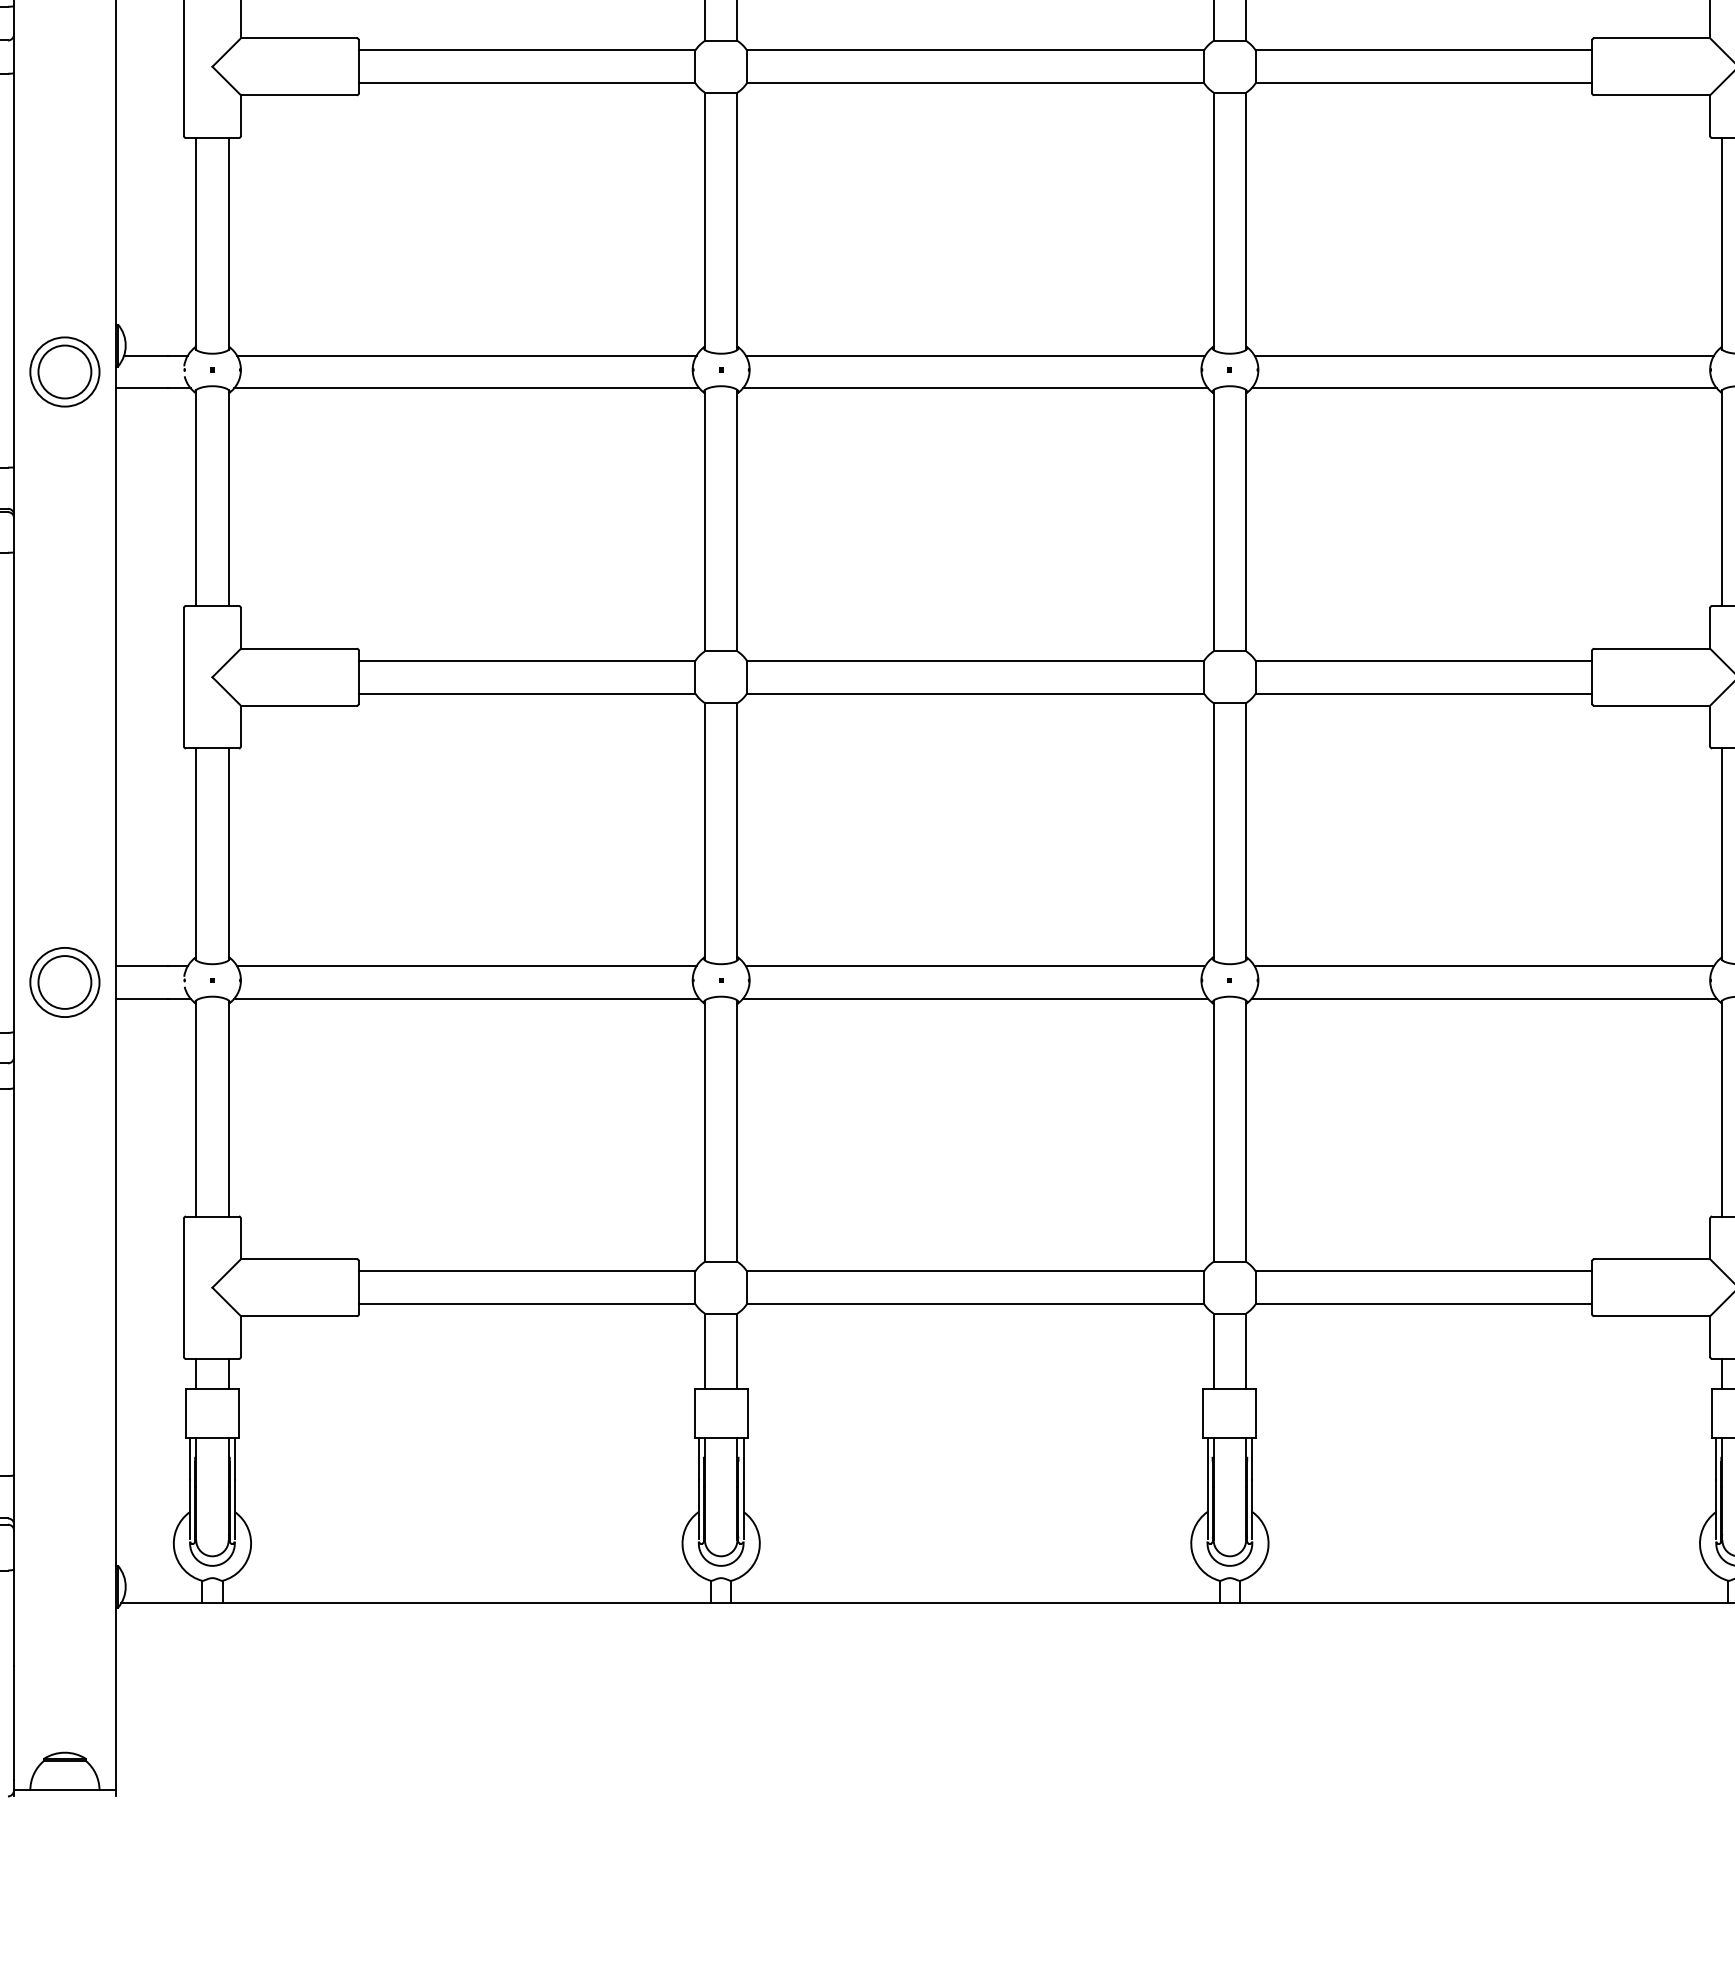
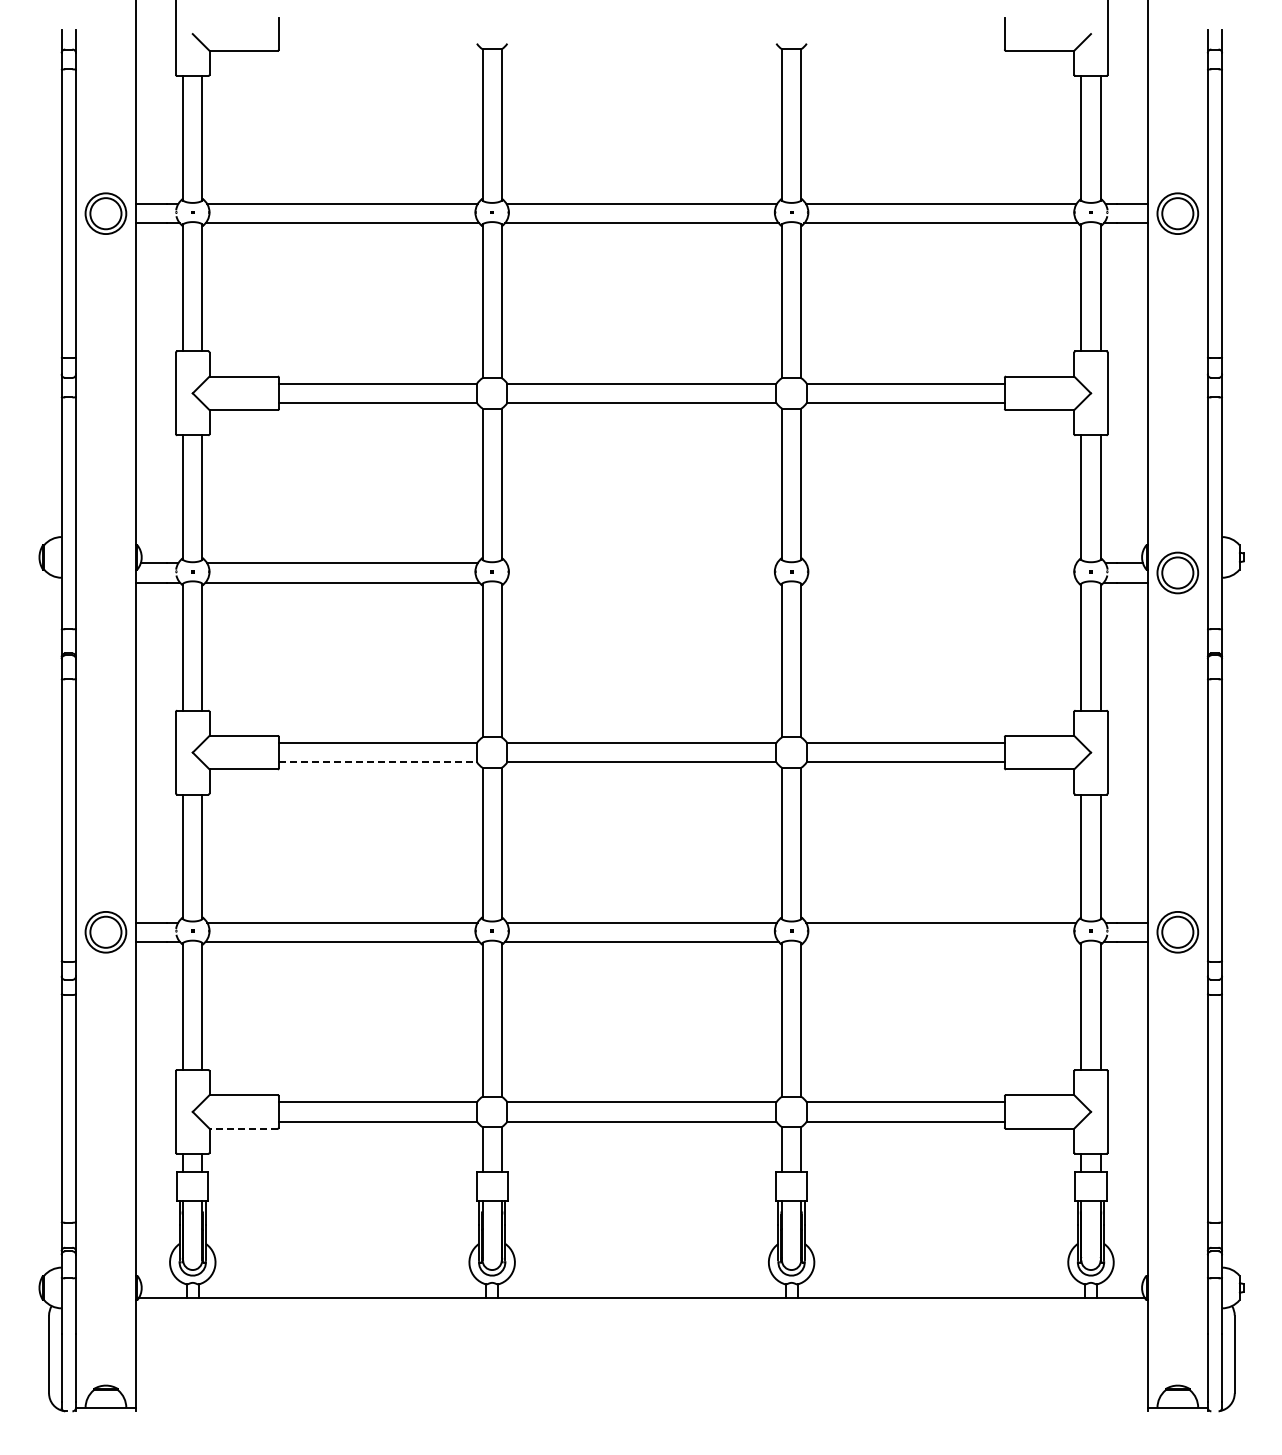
line: (974, 355) -> (641, 563), removed
line: (1484, 355) -> (941, 563), removed
part: (64, 371) -> (105, 572), removed
line: (974, 388) -> (641, 582), removed
line: (1484, 388) -> (941, 582), removed
line: (528, 693) -> (378, 762), solid -> dashed
line: (1484, 998) -> (941, 941), removed
line: (298, 1315) -> (243, 1128), solid -> dashed

